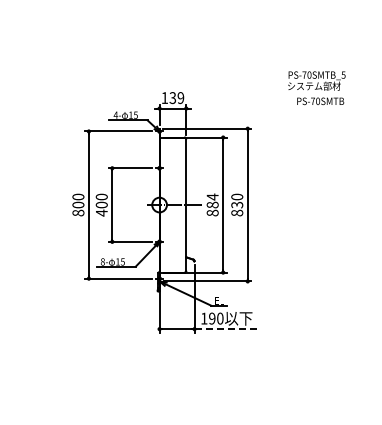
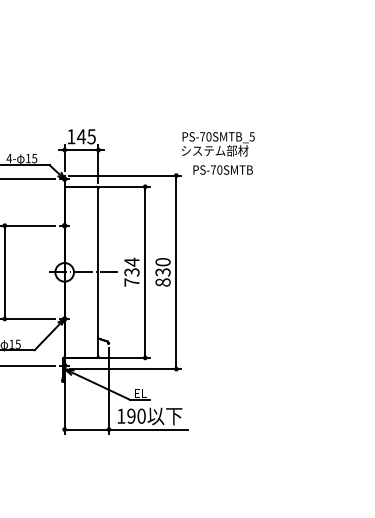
text: (316, 88) -> (217, 153), moved
text: (176, 98) -> (86, 137), 139 -> 145
text: (212, 208) -> (131, 276), 884 -> 734
line: (226, 329) -> (149, 430), dashed -> solid

